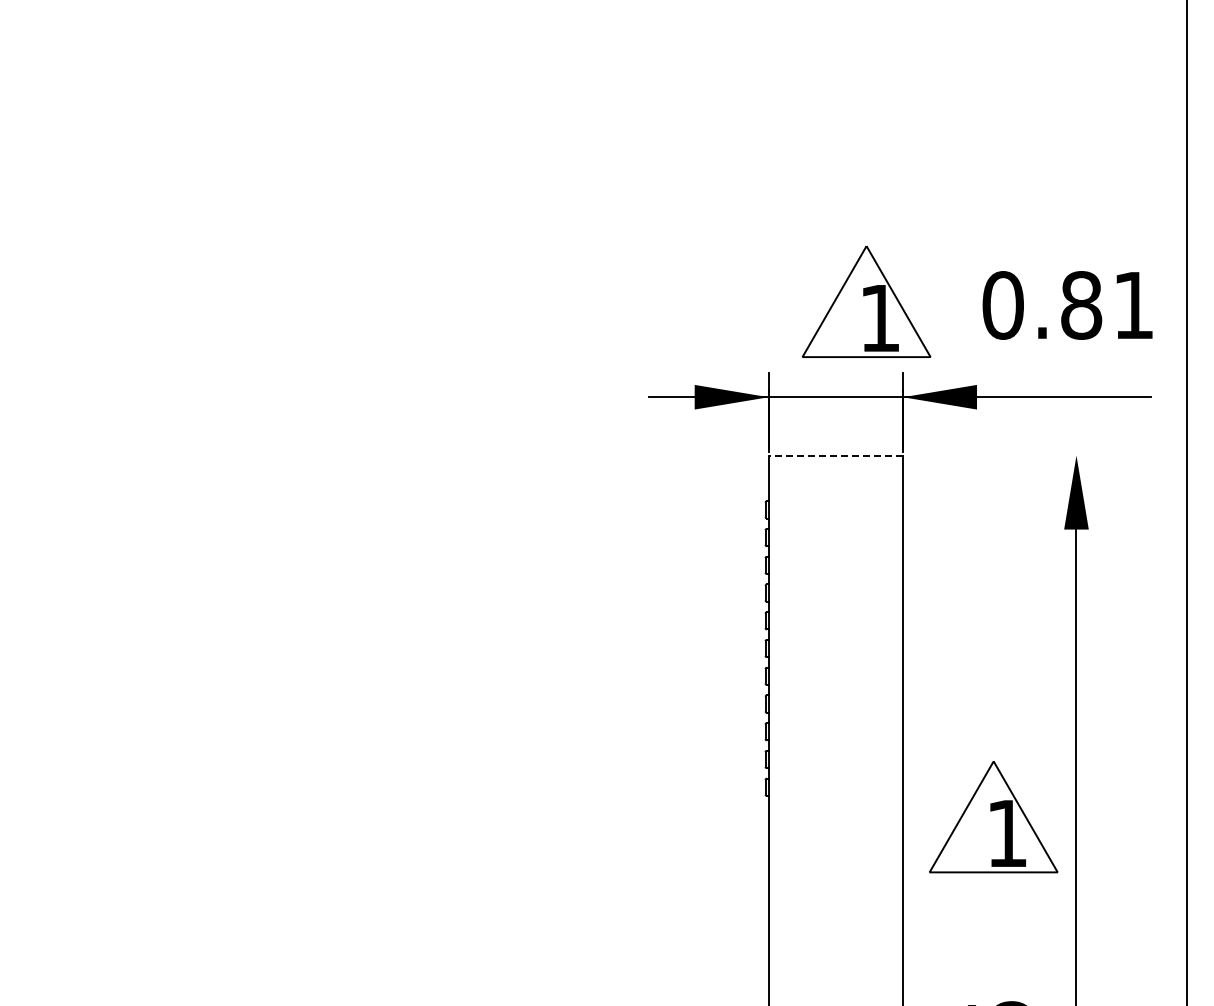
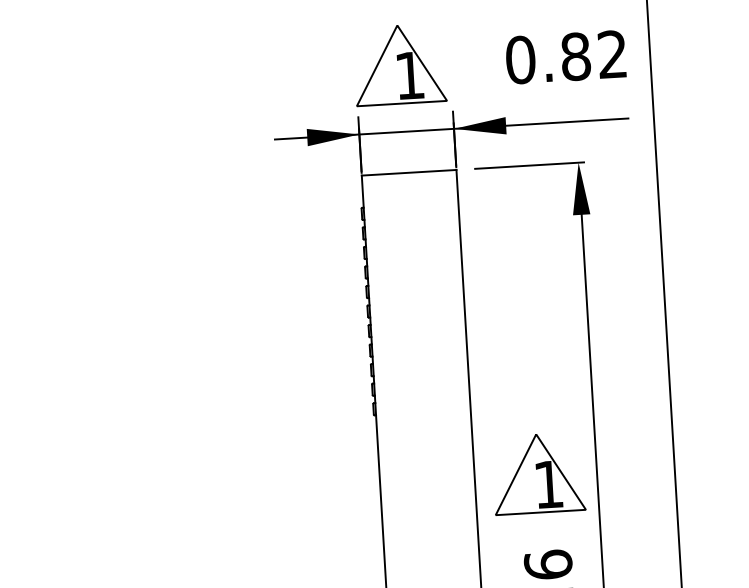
part: (866, 301) -> (399, 64), moved
text: (1132, 304) -> (611, 53), 0.81 -> 0.82
line: (835, 455) -> (408, 172), dashed -> solid
line: (1006, 455) -> (529, 165), added
part: (993, 817) -> (538, 473), moved

